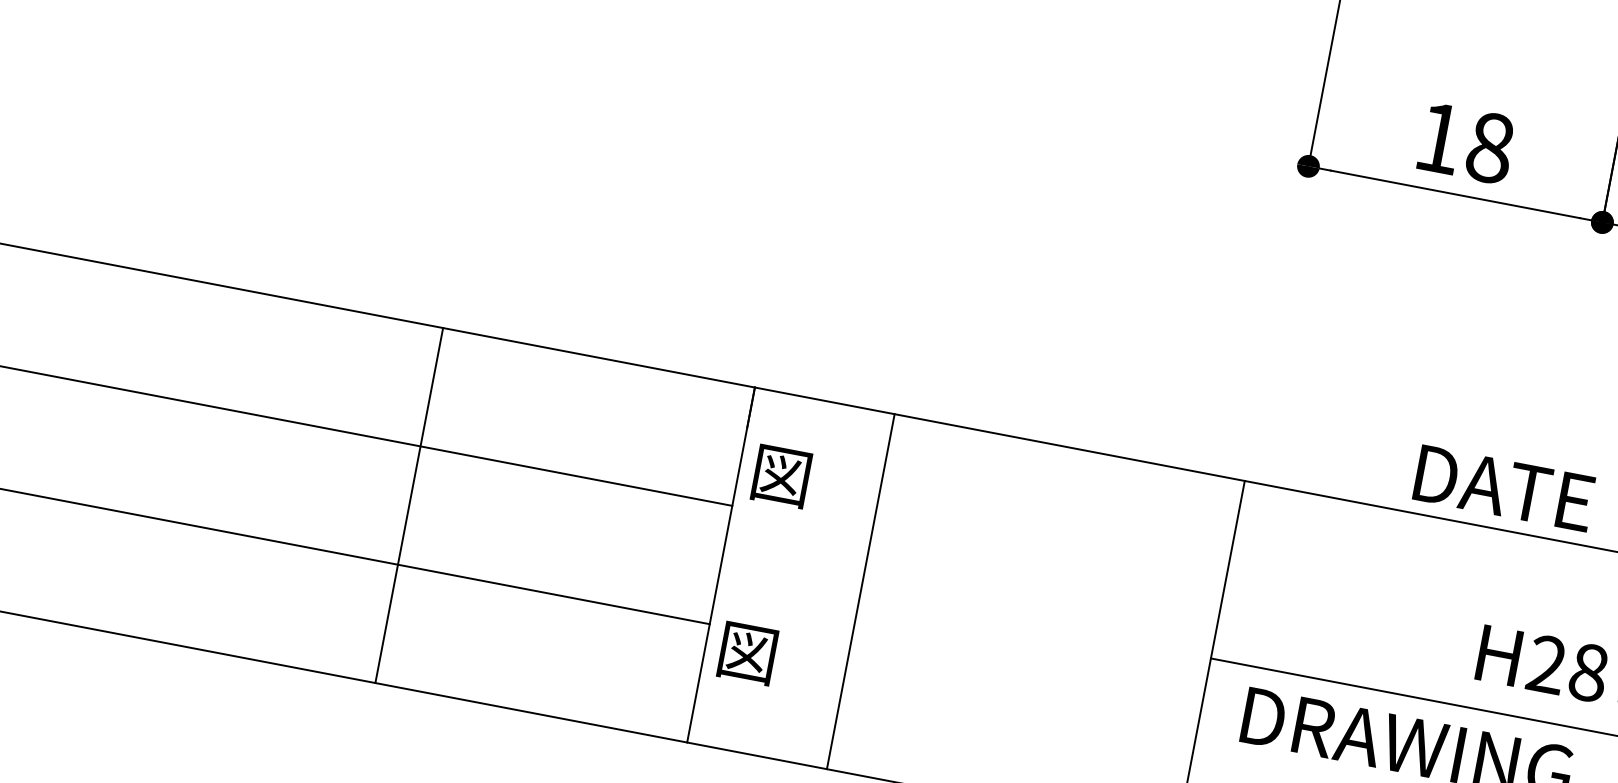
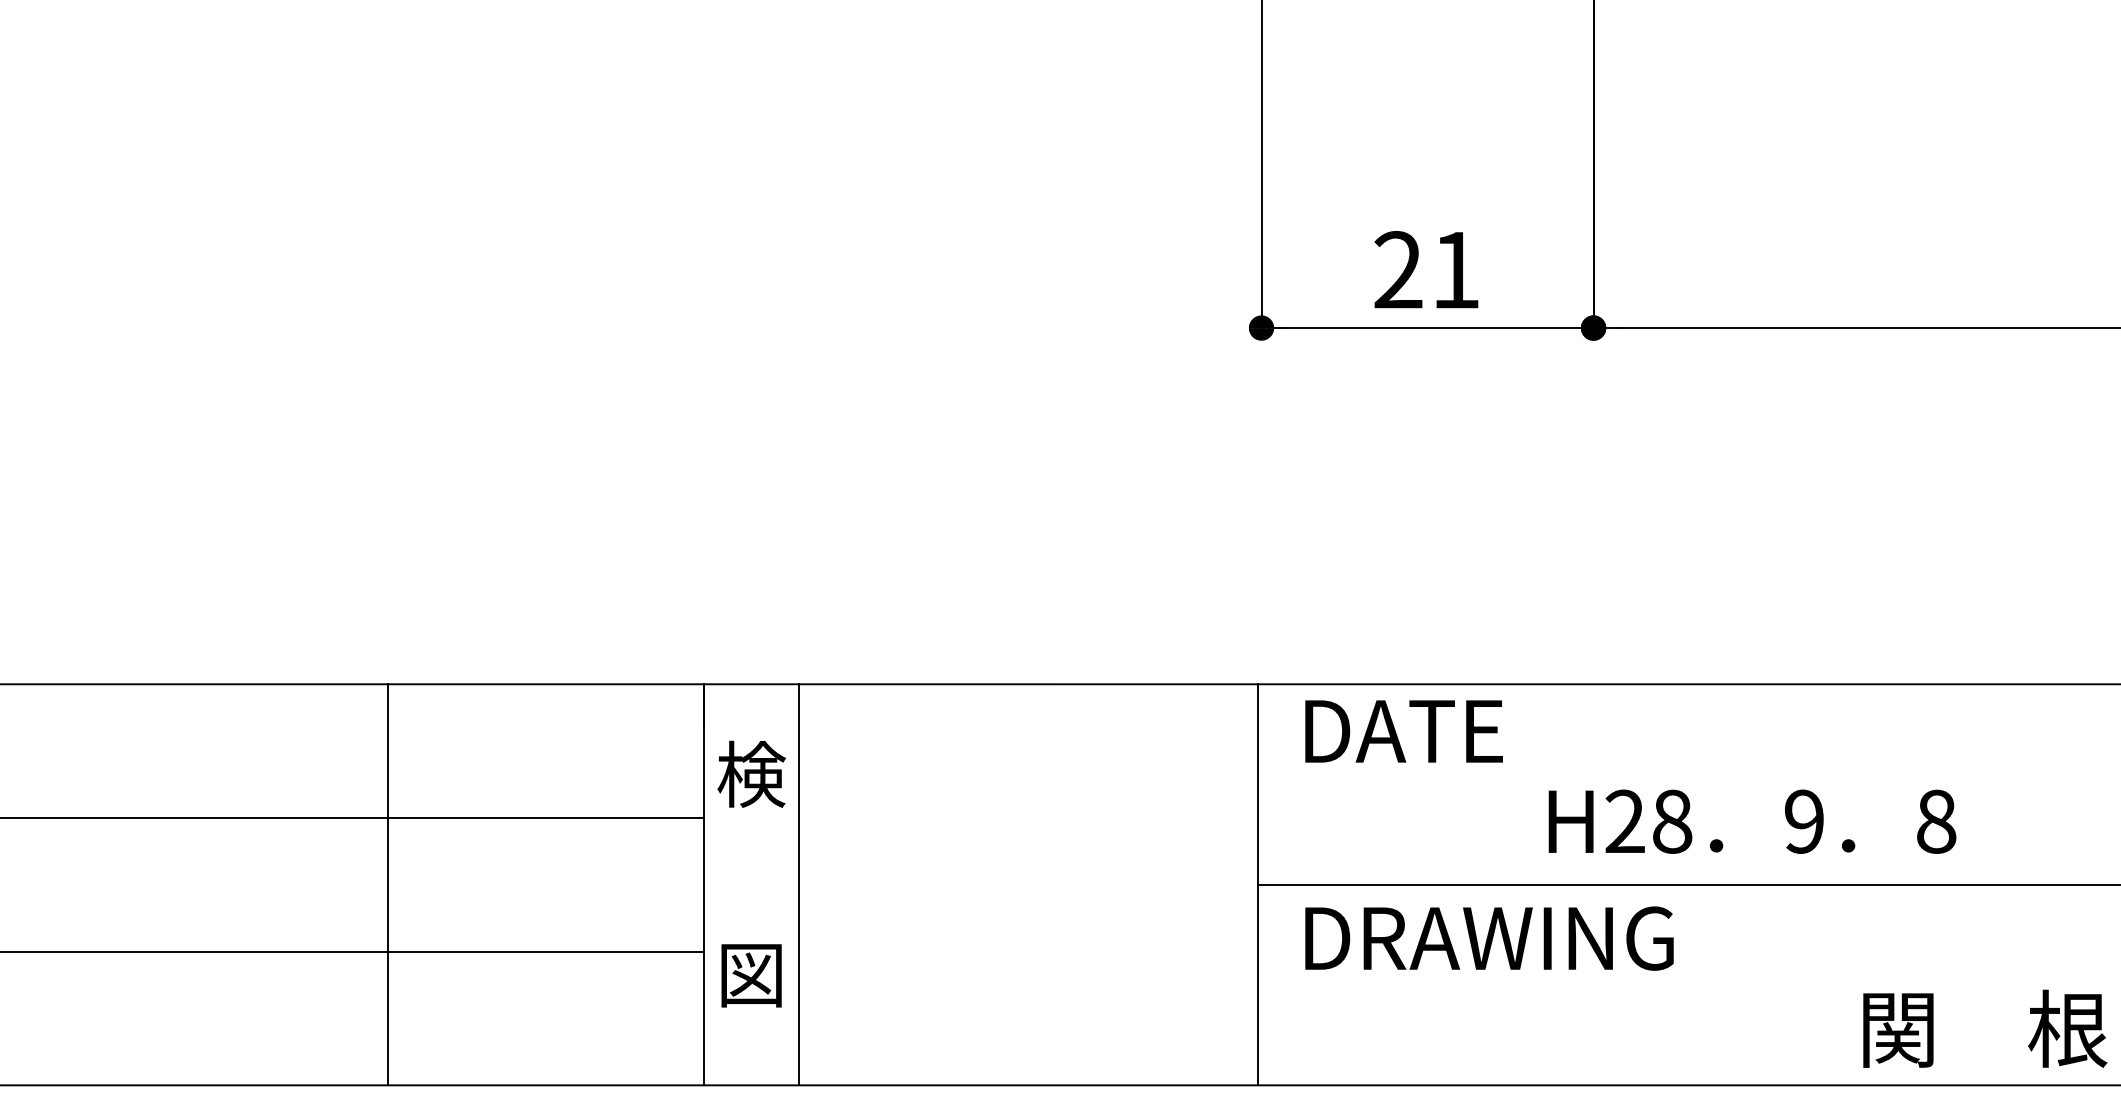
text: (1465, 143) -> (1427, 270), 18 -> 21
text: (781, 474) -> (751, 773), 図 -> 検
text: (1503, 488) -> (1403, 731), moved
line: (409, 505) -> (387, 884), moved
line: (860, 591) -> (798, 884), moved

